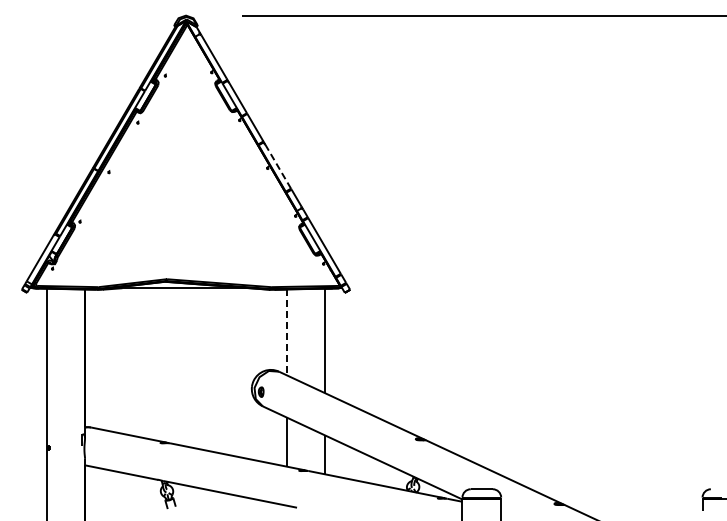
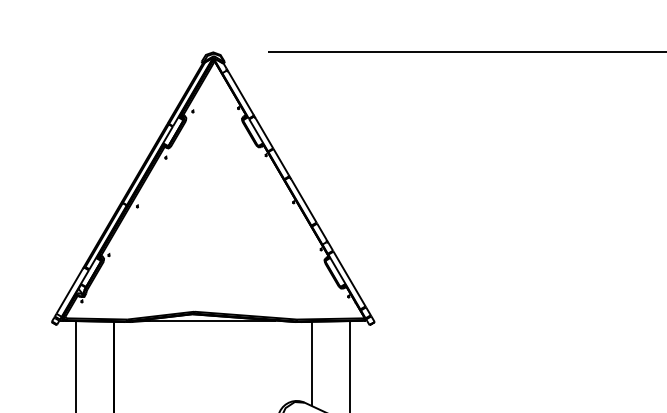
line: (277, 166) -> (303, 200), dashed -> solid
line: (286, 332) -> (312, 364), dashed -> solid

